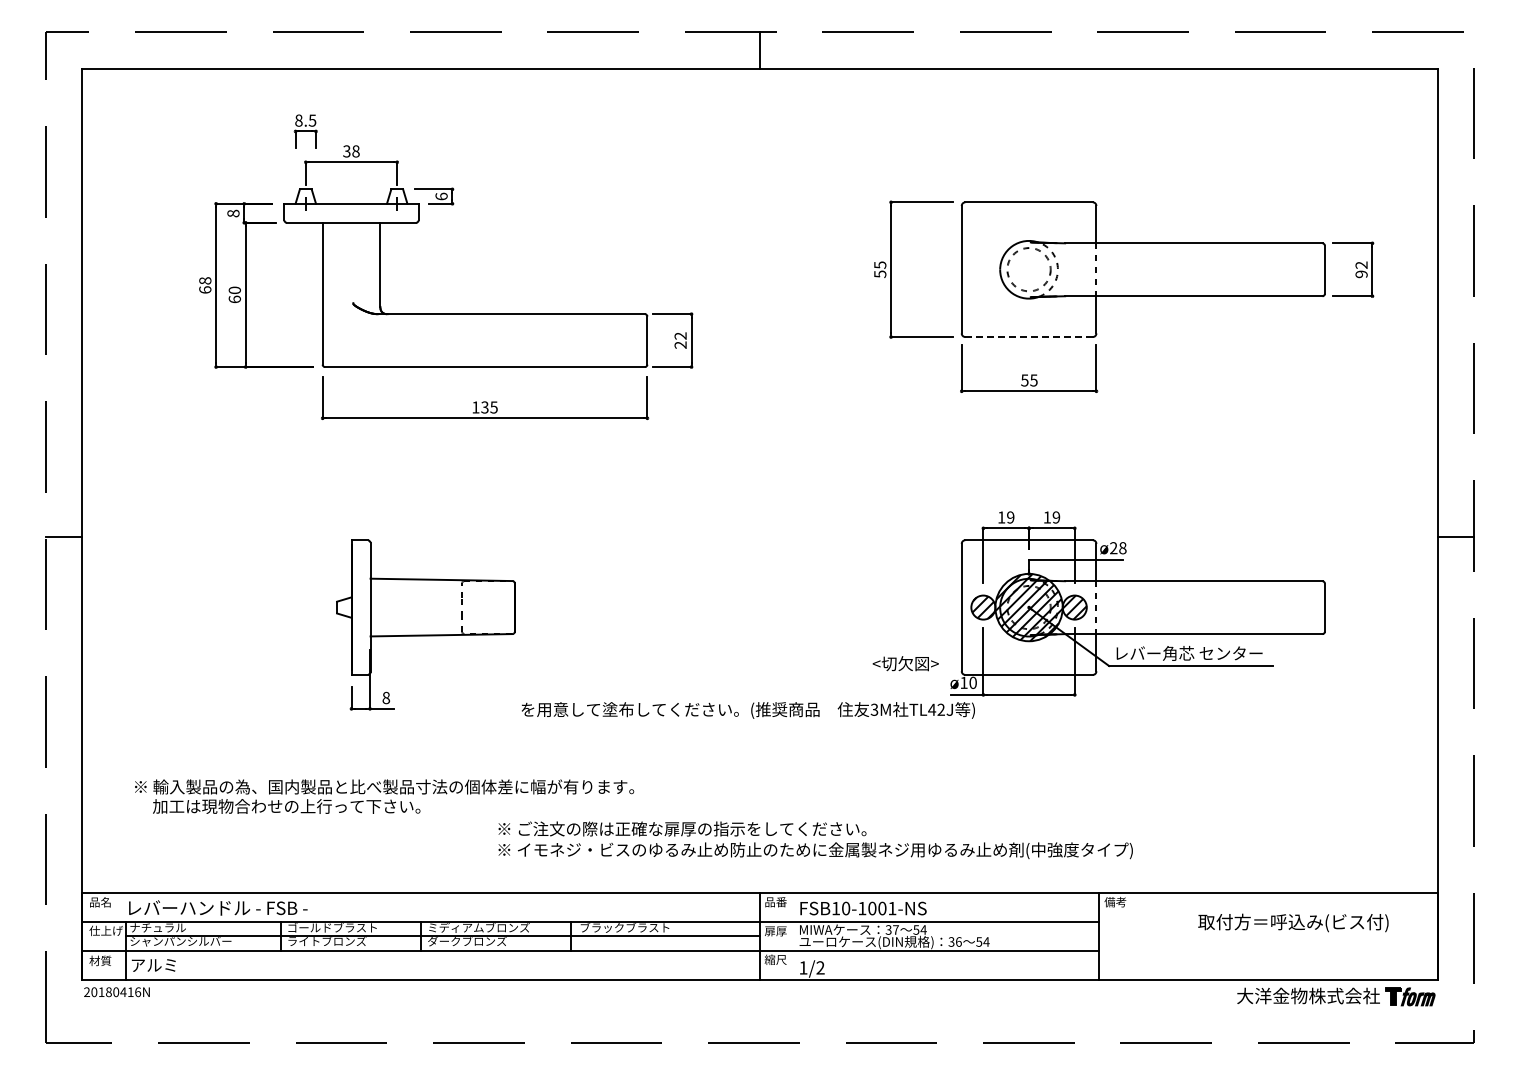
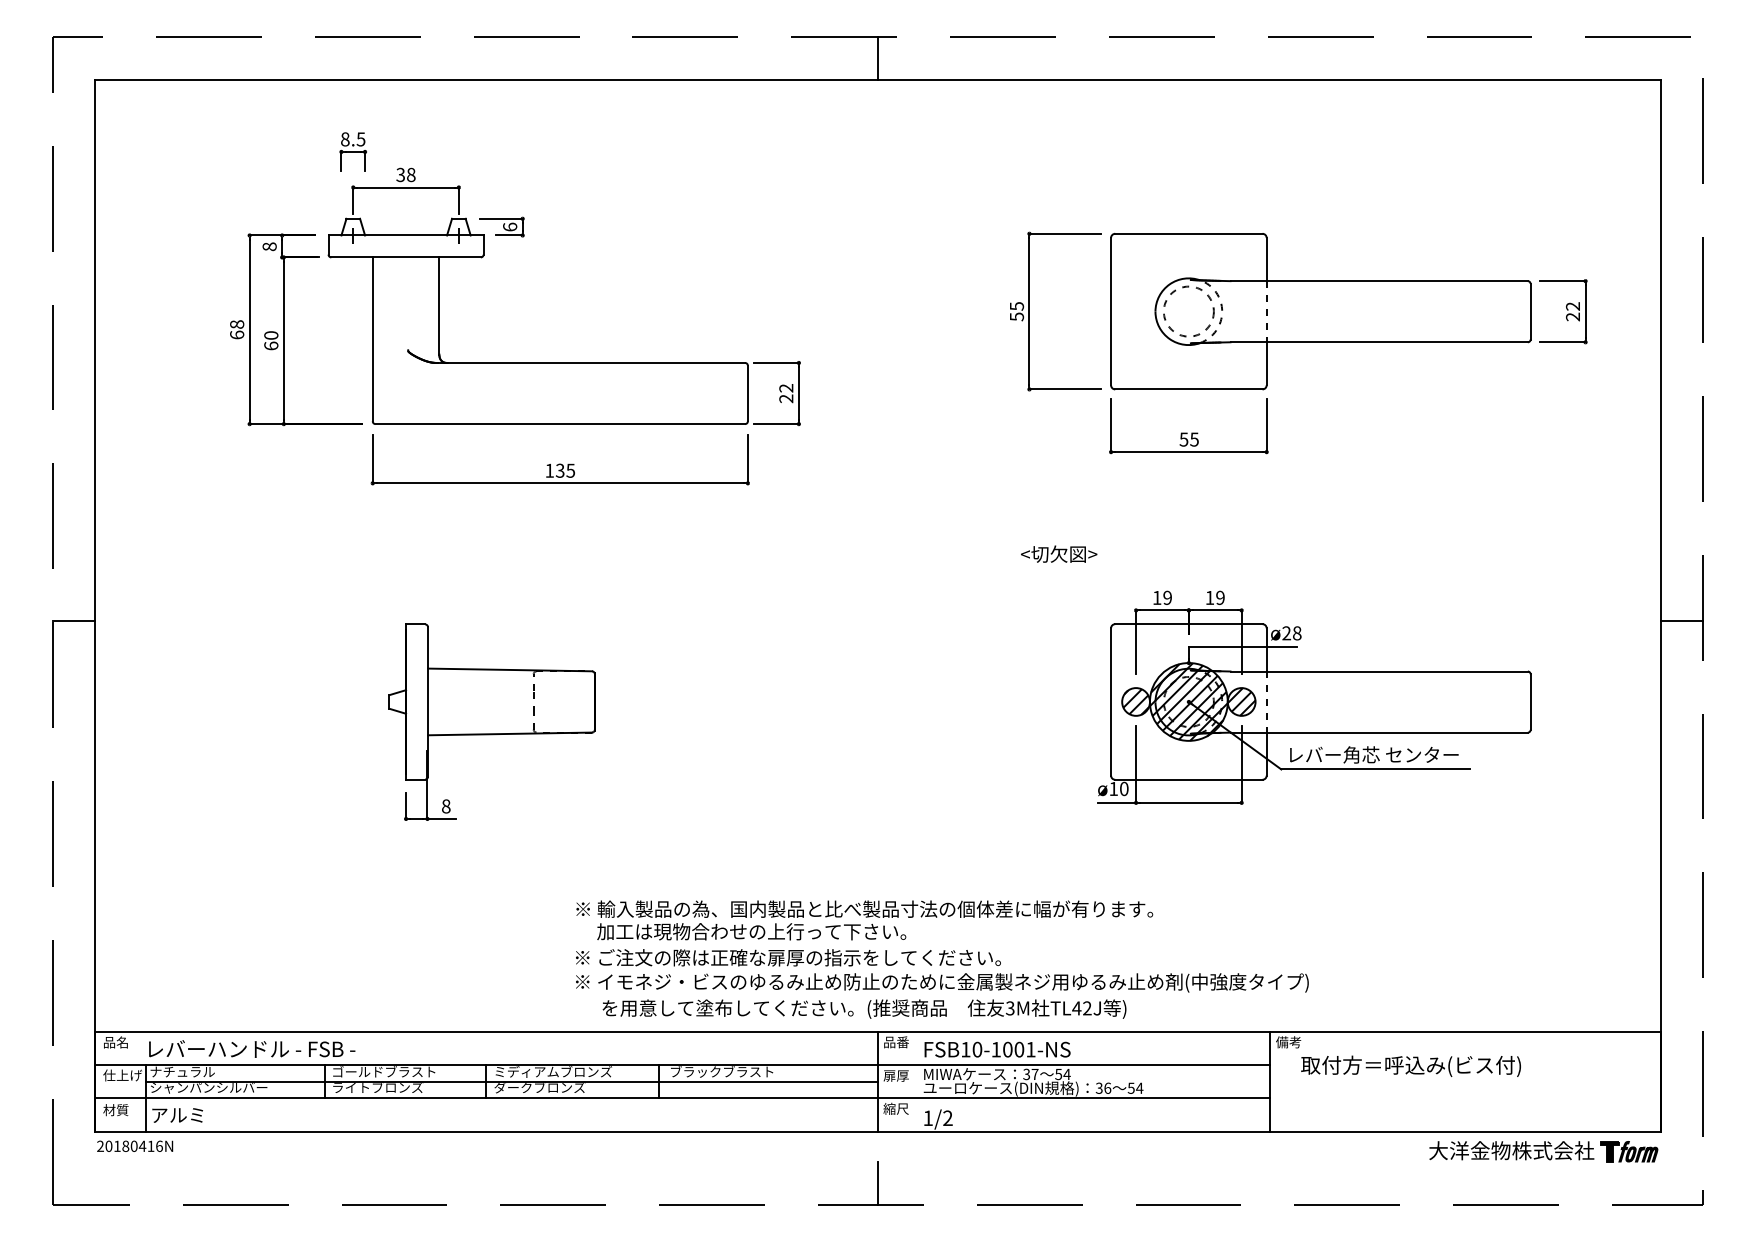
text: (1361, 274) -> (1572, 317), 92 -> 22
line: (1029, 337) -> (1189, 389), dashed -> solid
text: (905, 663) -> (1058, 553), moved
text: (748, 710) -> (864, 1009), moved
text: (384, 796) -> (864, 920), moved
text: (1293, 922) -> (1411, 1065), moved
line: (760, 1023) -> (878, 1182), added

